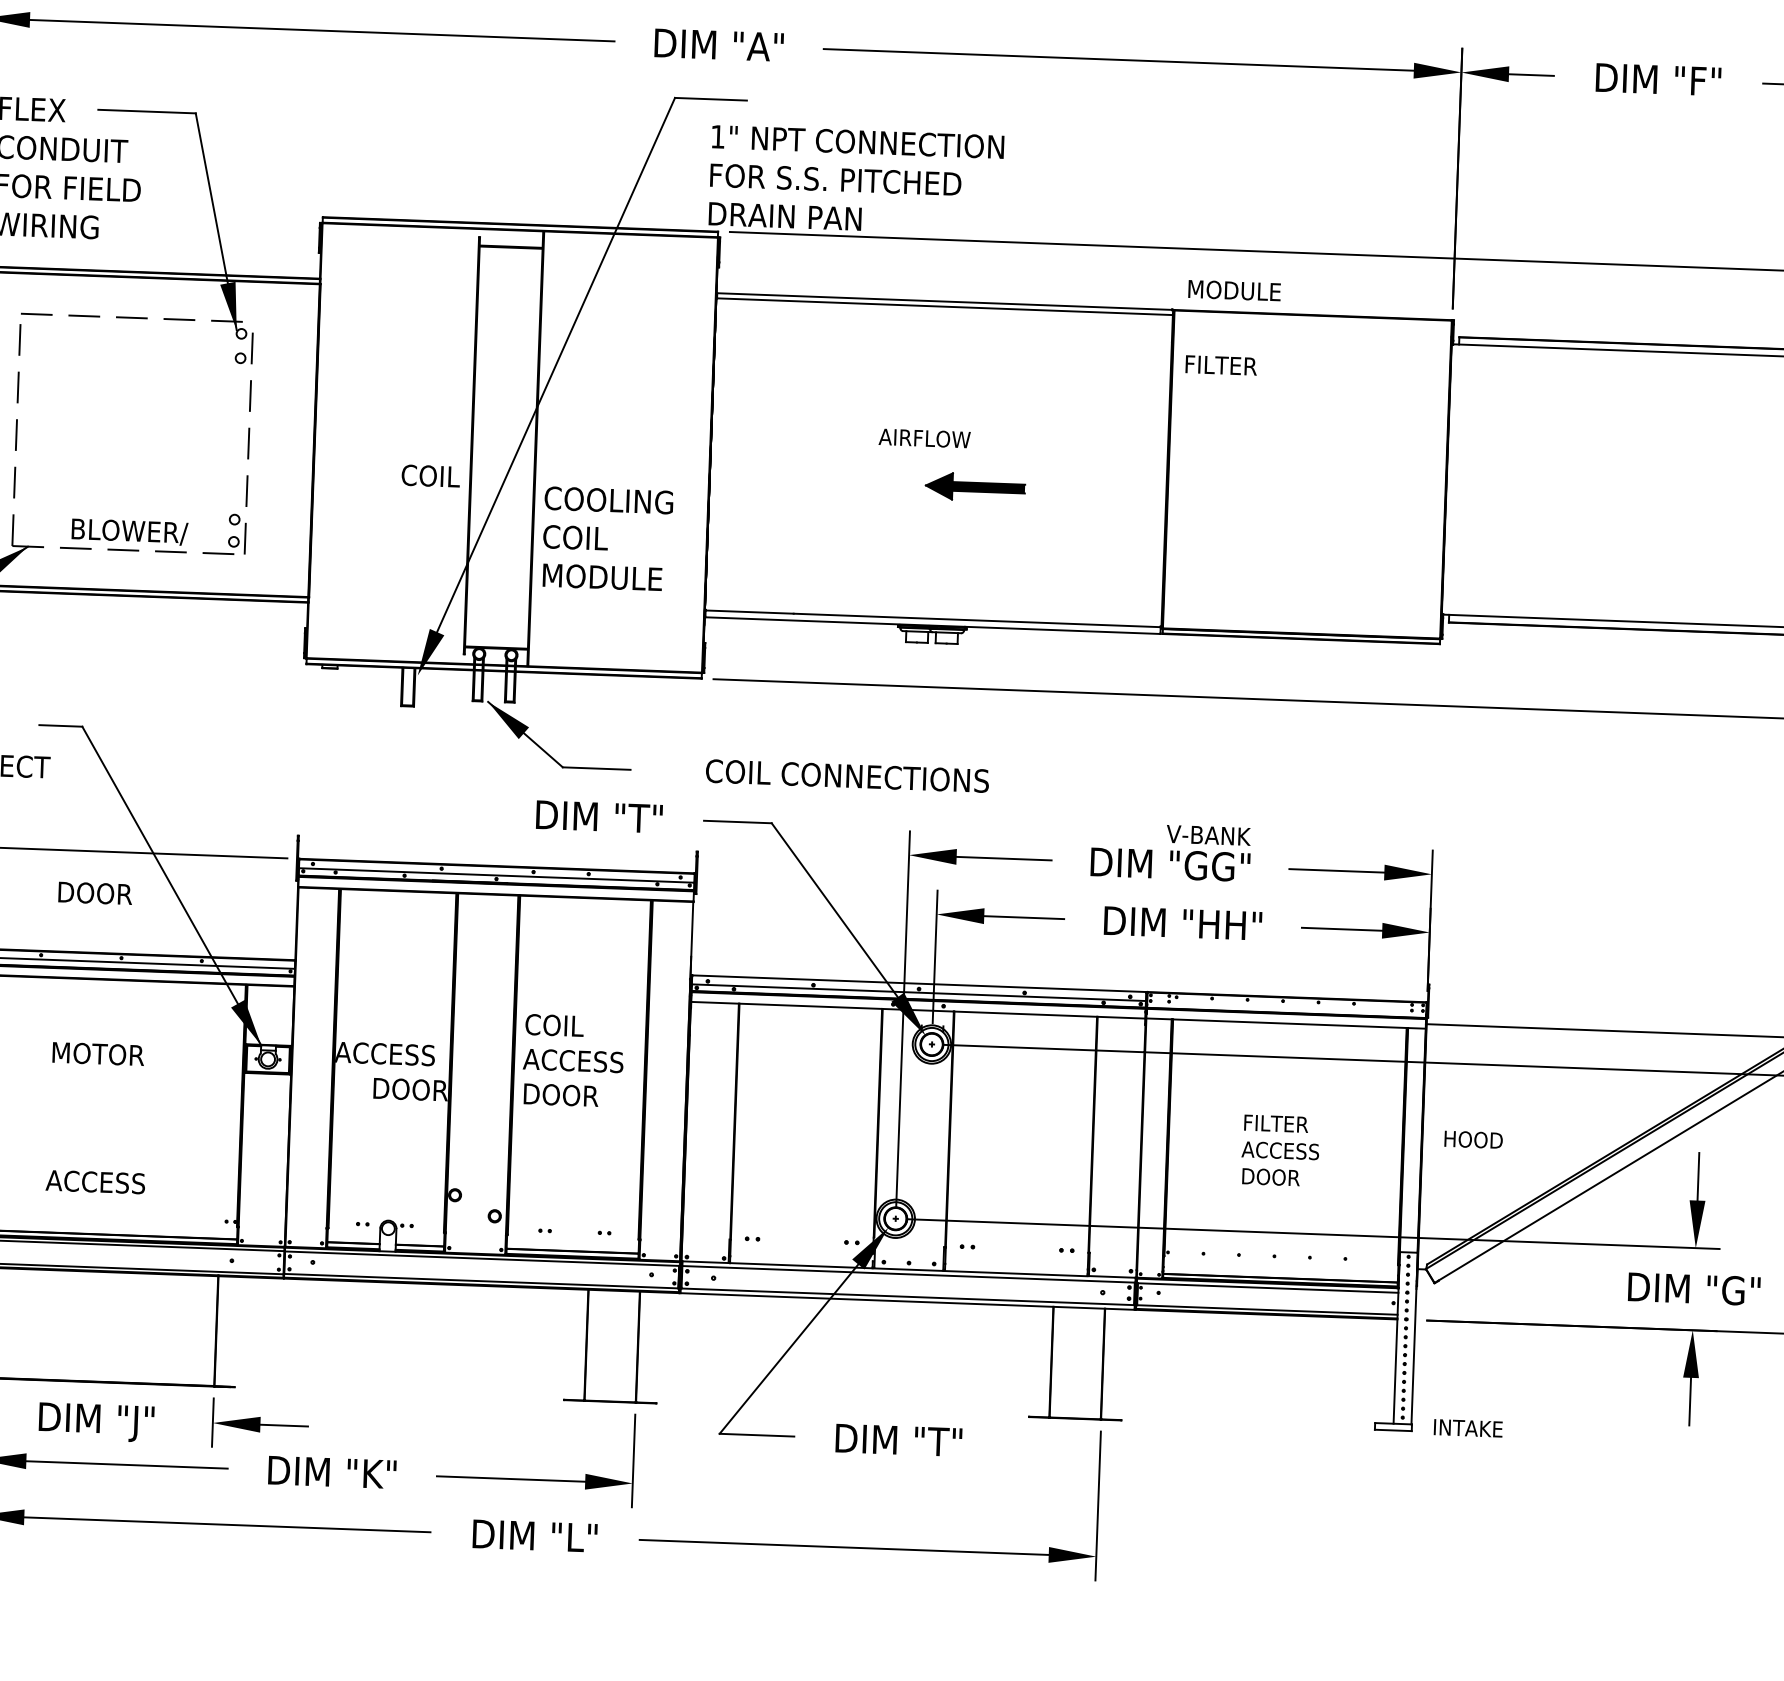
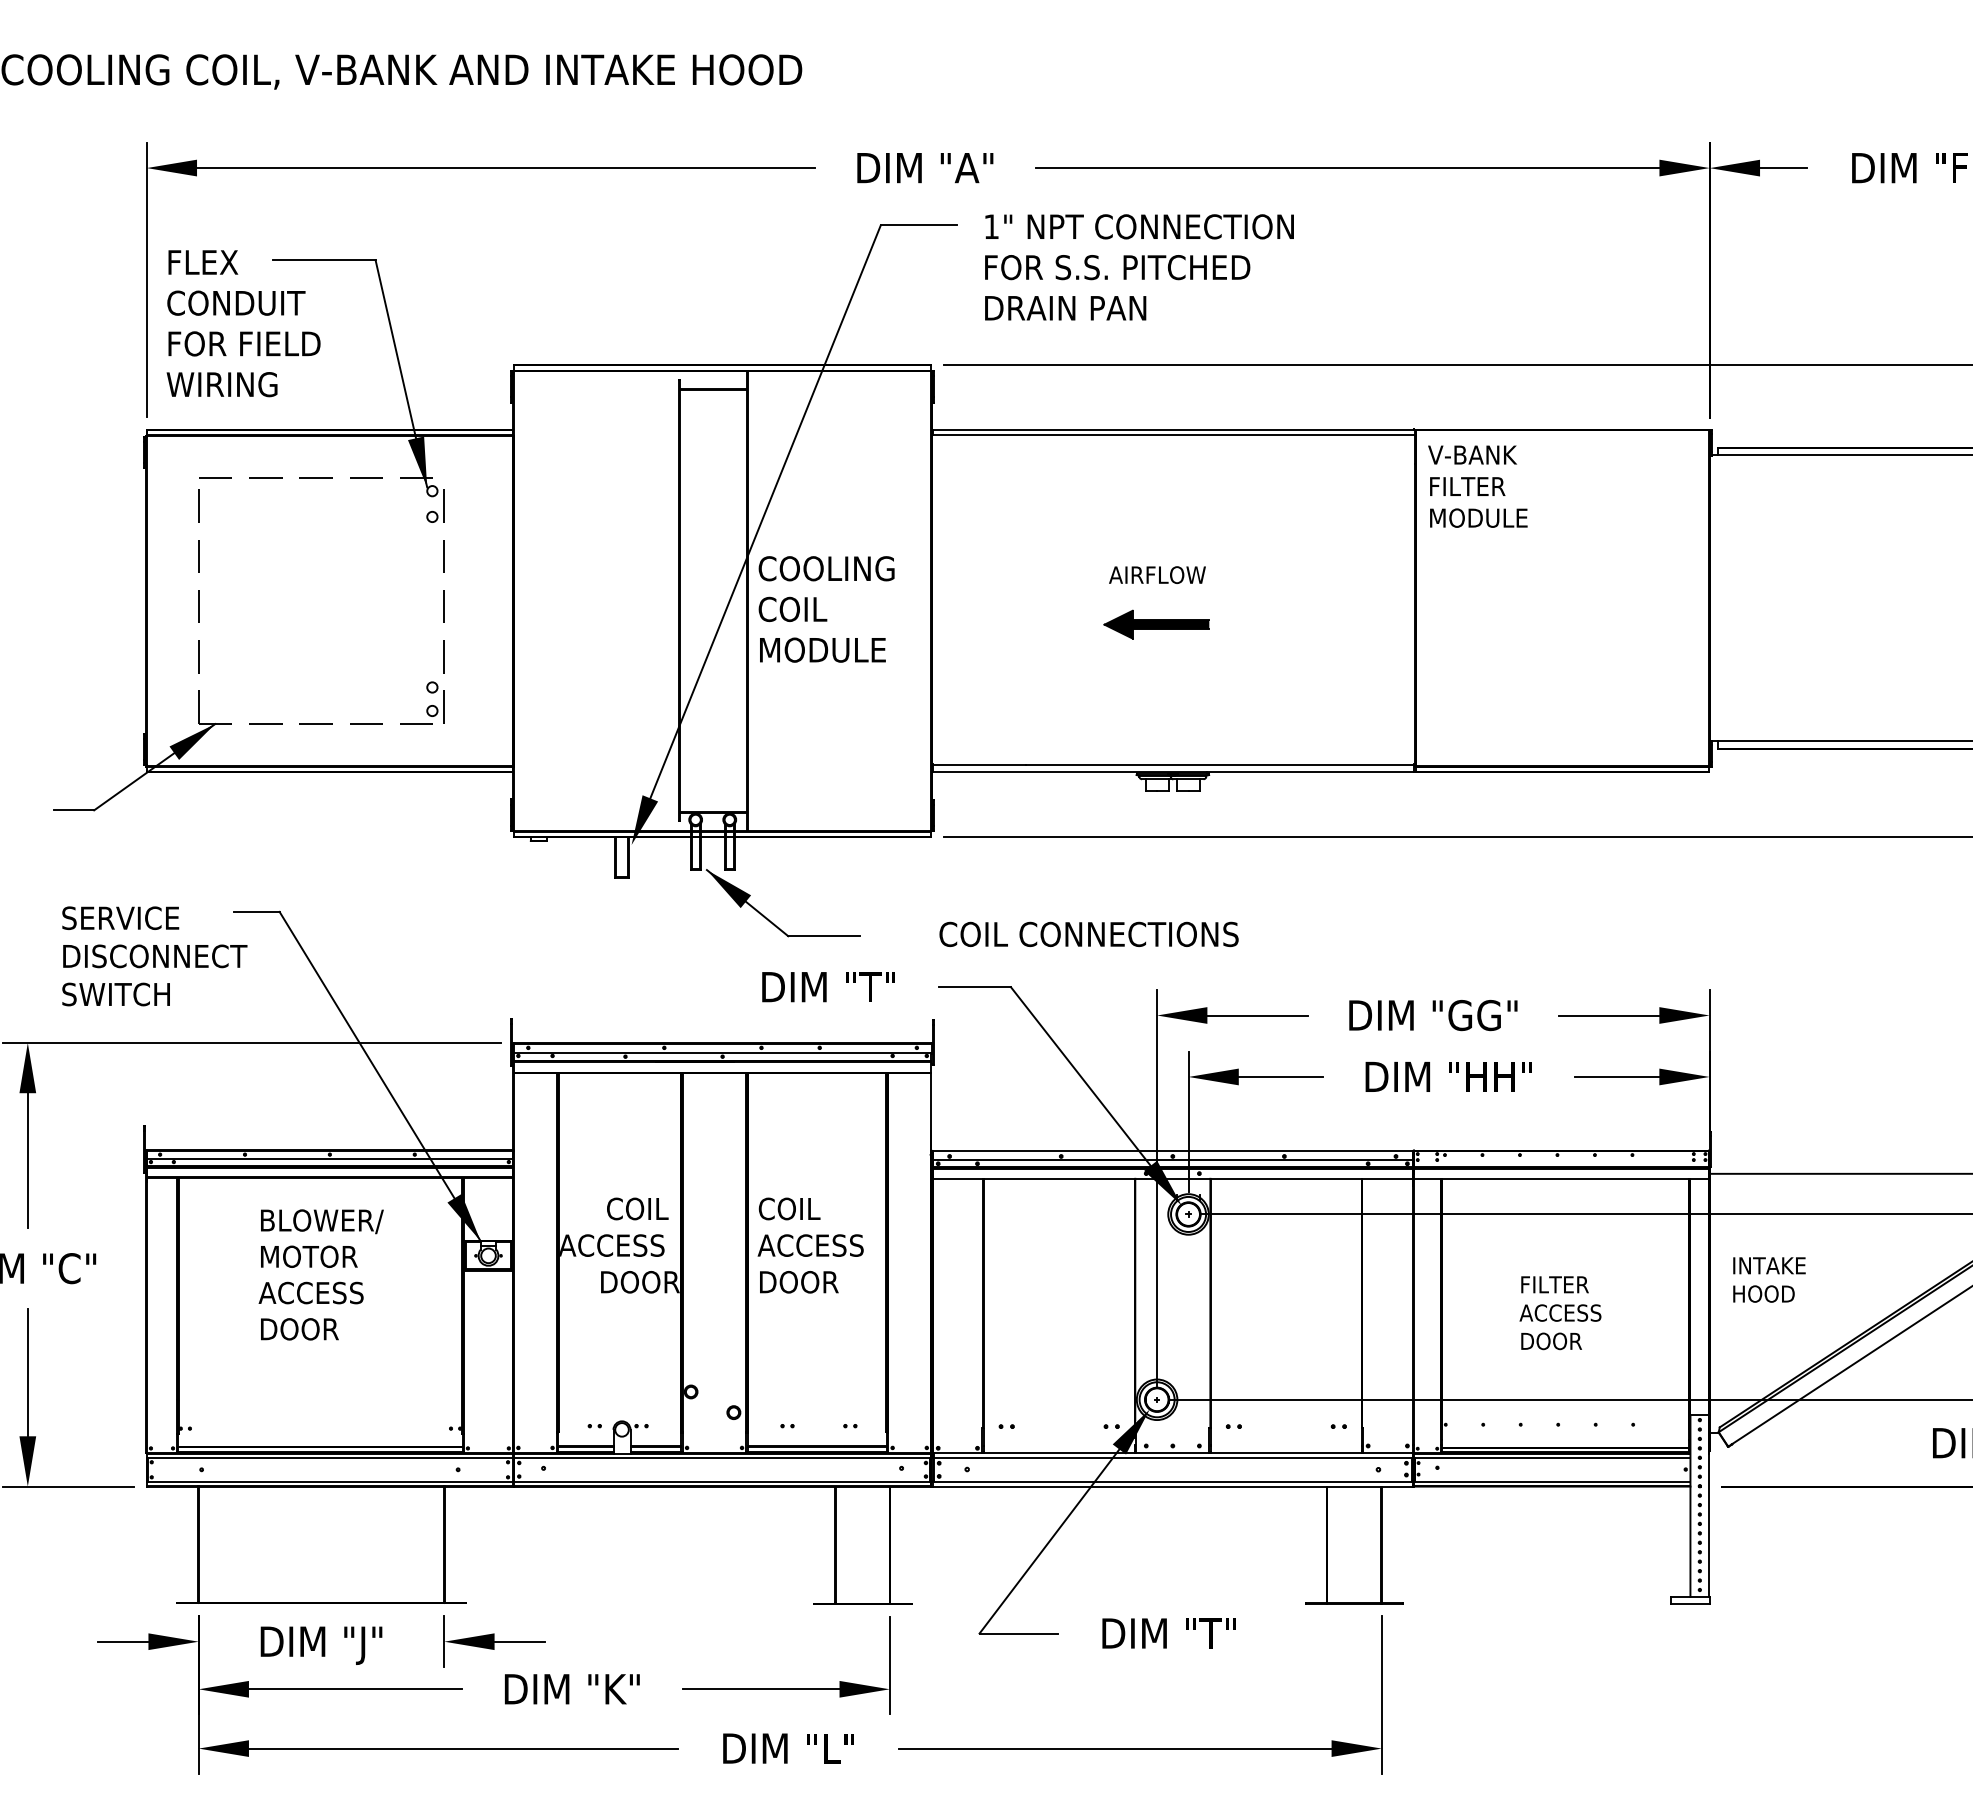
text: (856, 180) -> (1139, 267), moved
text: (1234, 290) -> (1478, 517), moved
text: (430, 475) -> (637, 1208), moved
part: (975, 487) -> (1156, 624), moved
text: (130, 531) -> (322, 1221), moved
text: (607, 539) -> (826, 609), moved
text: (1208, 834) -> (1472, 454), moved
text: (95, 893) -> (299, 1329), moved
text: (94, 1181) -> (310, 1292), moved
text: (1468, 1428) -> (1769, 1265), moved

